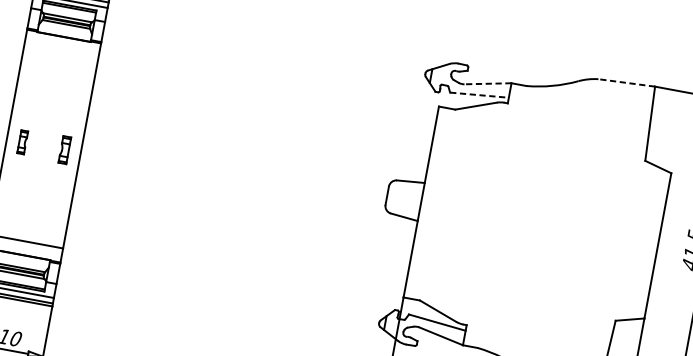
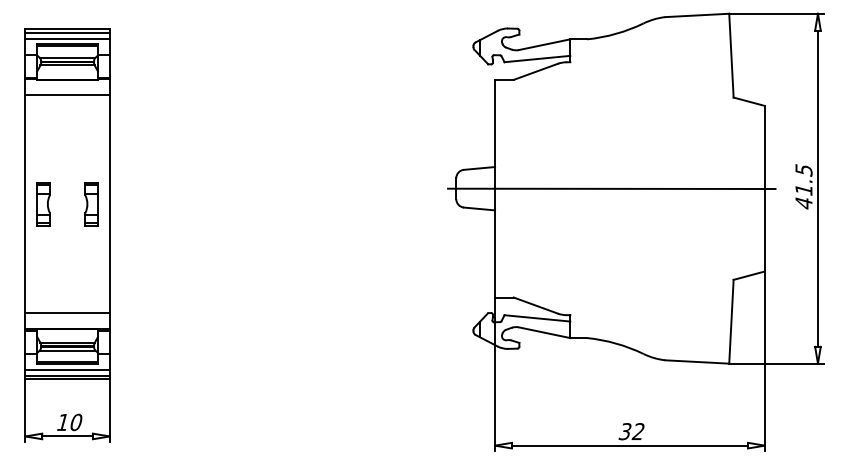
line: (61, 50) -> (67, 95), added
line: (626, 82) -> (696, 15), dashed -> solid
line: (488, 83) -> (544, 44), dashed -> solid
line: (479, 94) -> (537, 58), dashed -> solid
part: (22, 142) -> (43, 204), size x1.67
part: (64, 150) -> (91, 204), size x1.43
line: (523, 220) -> (611, 188), added

